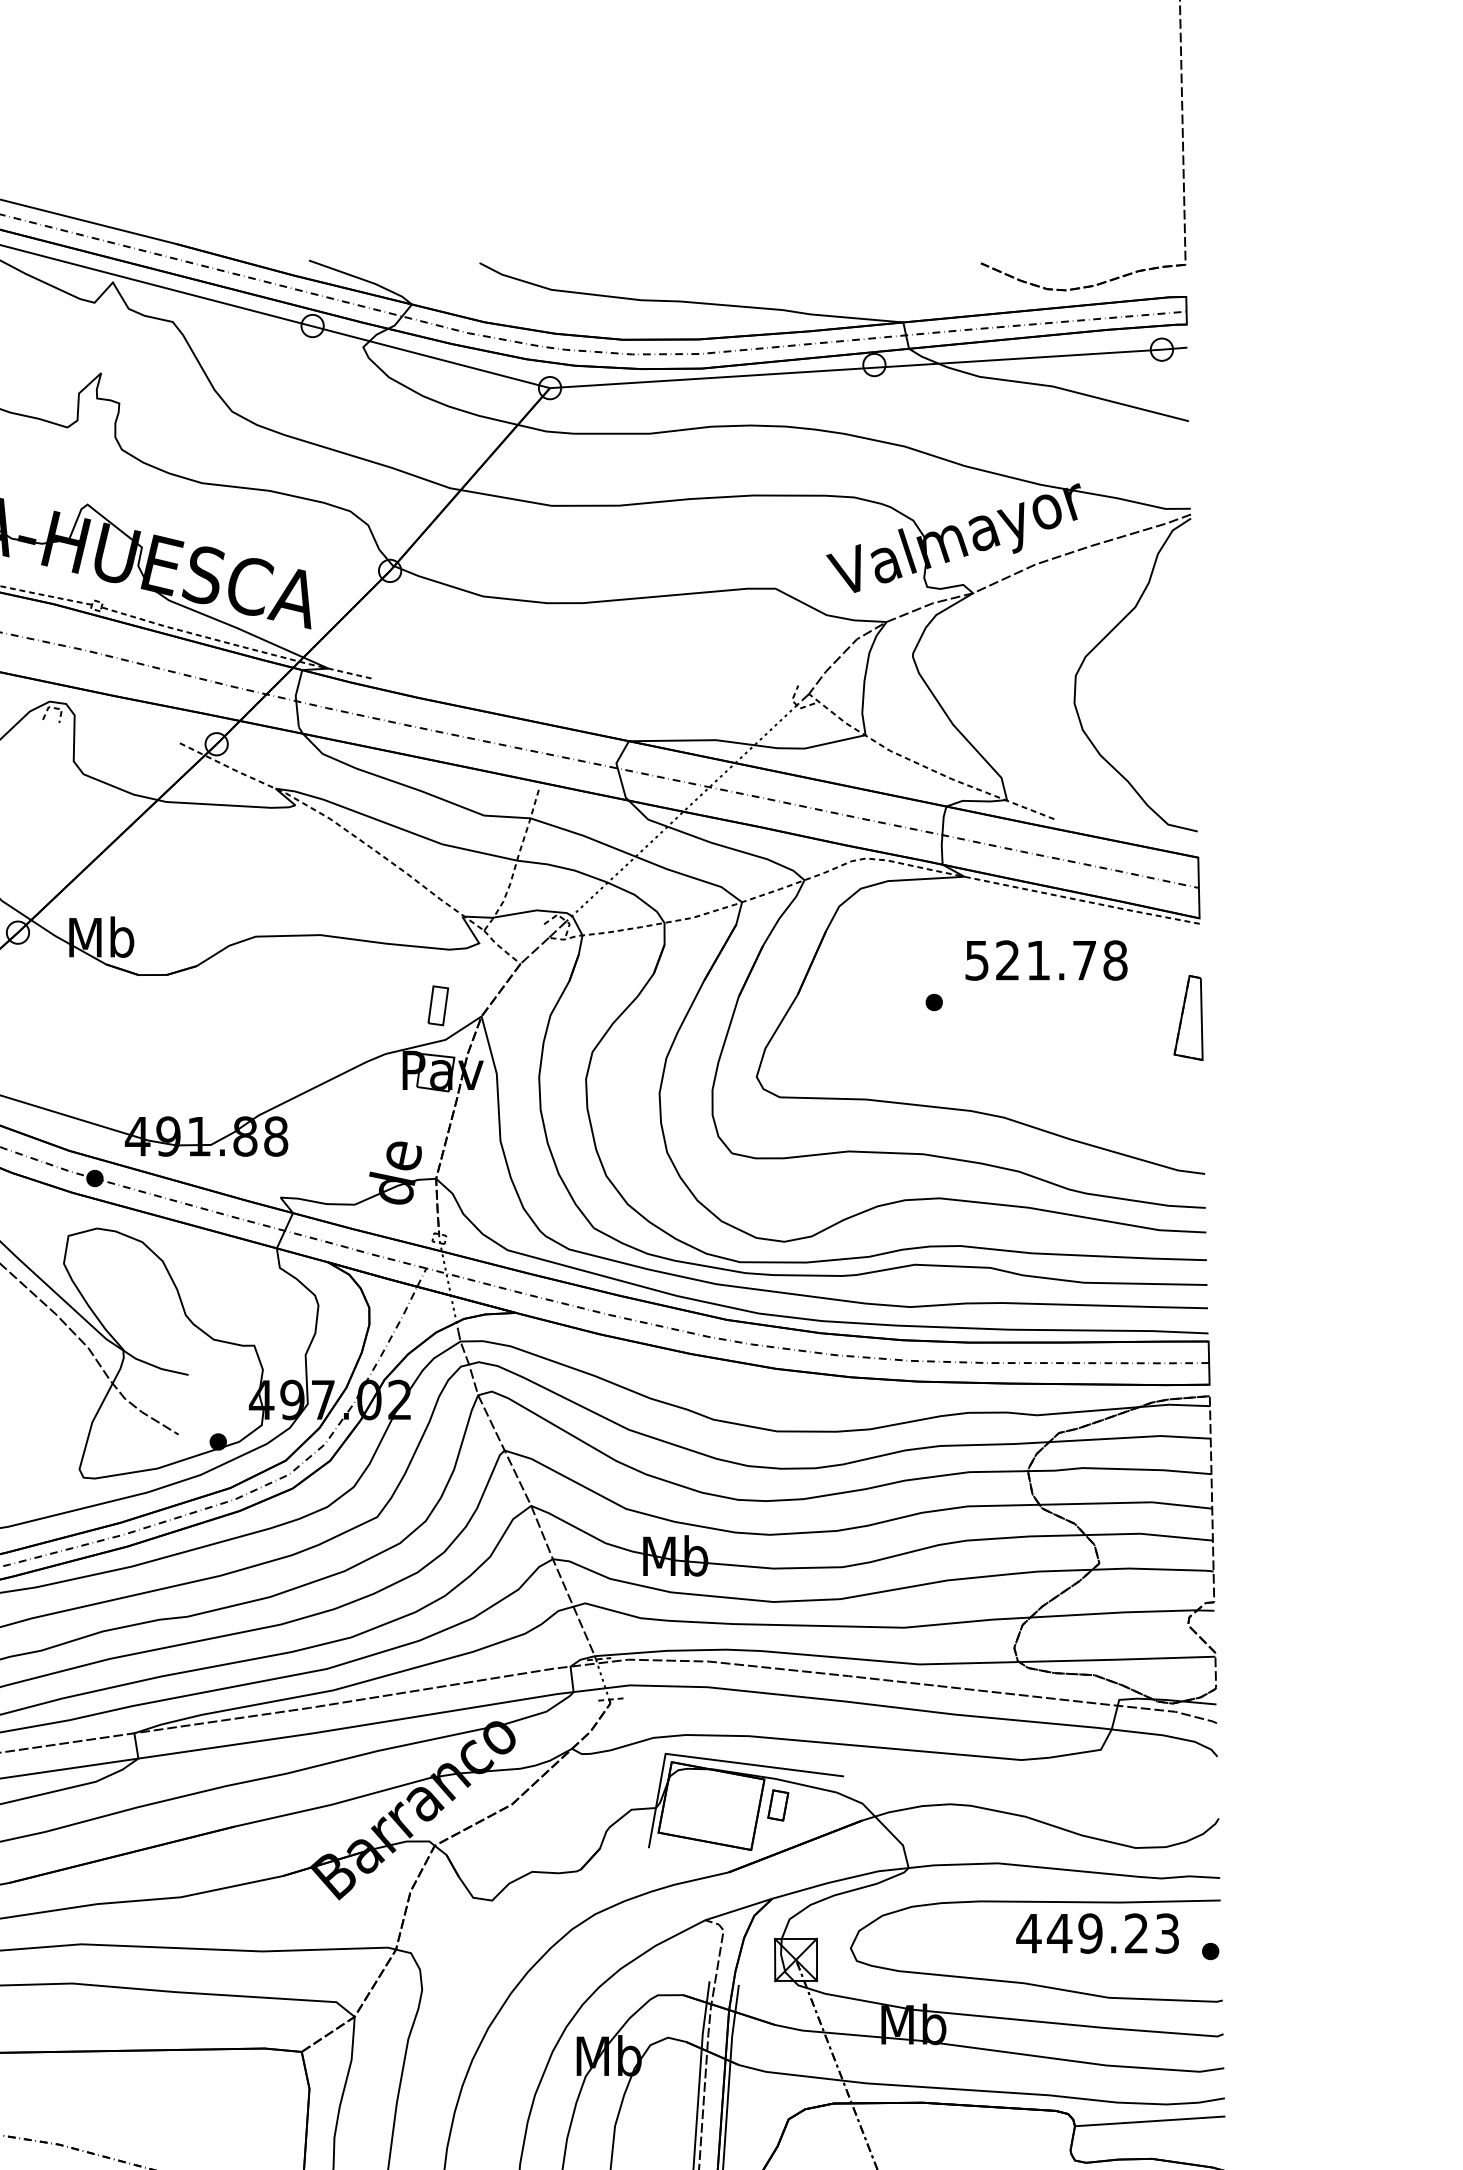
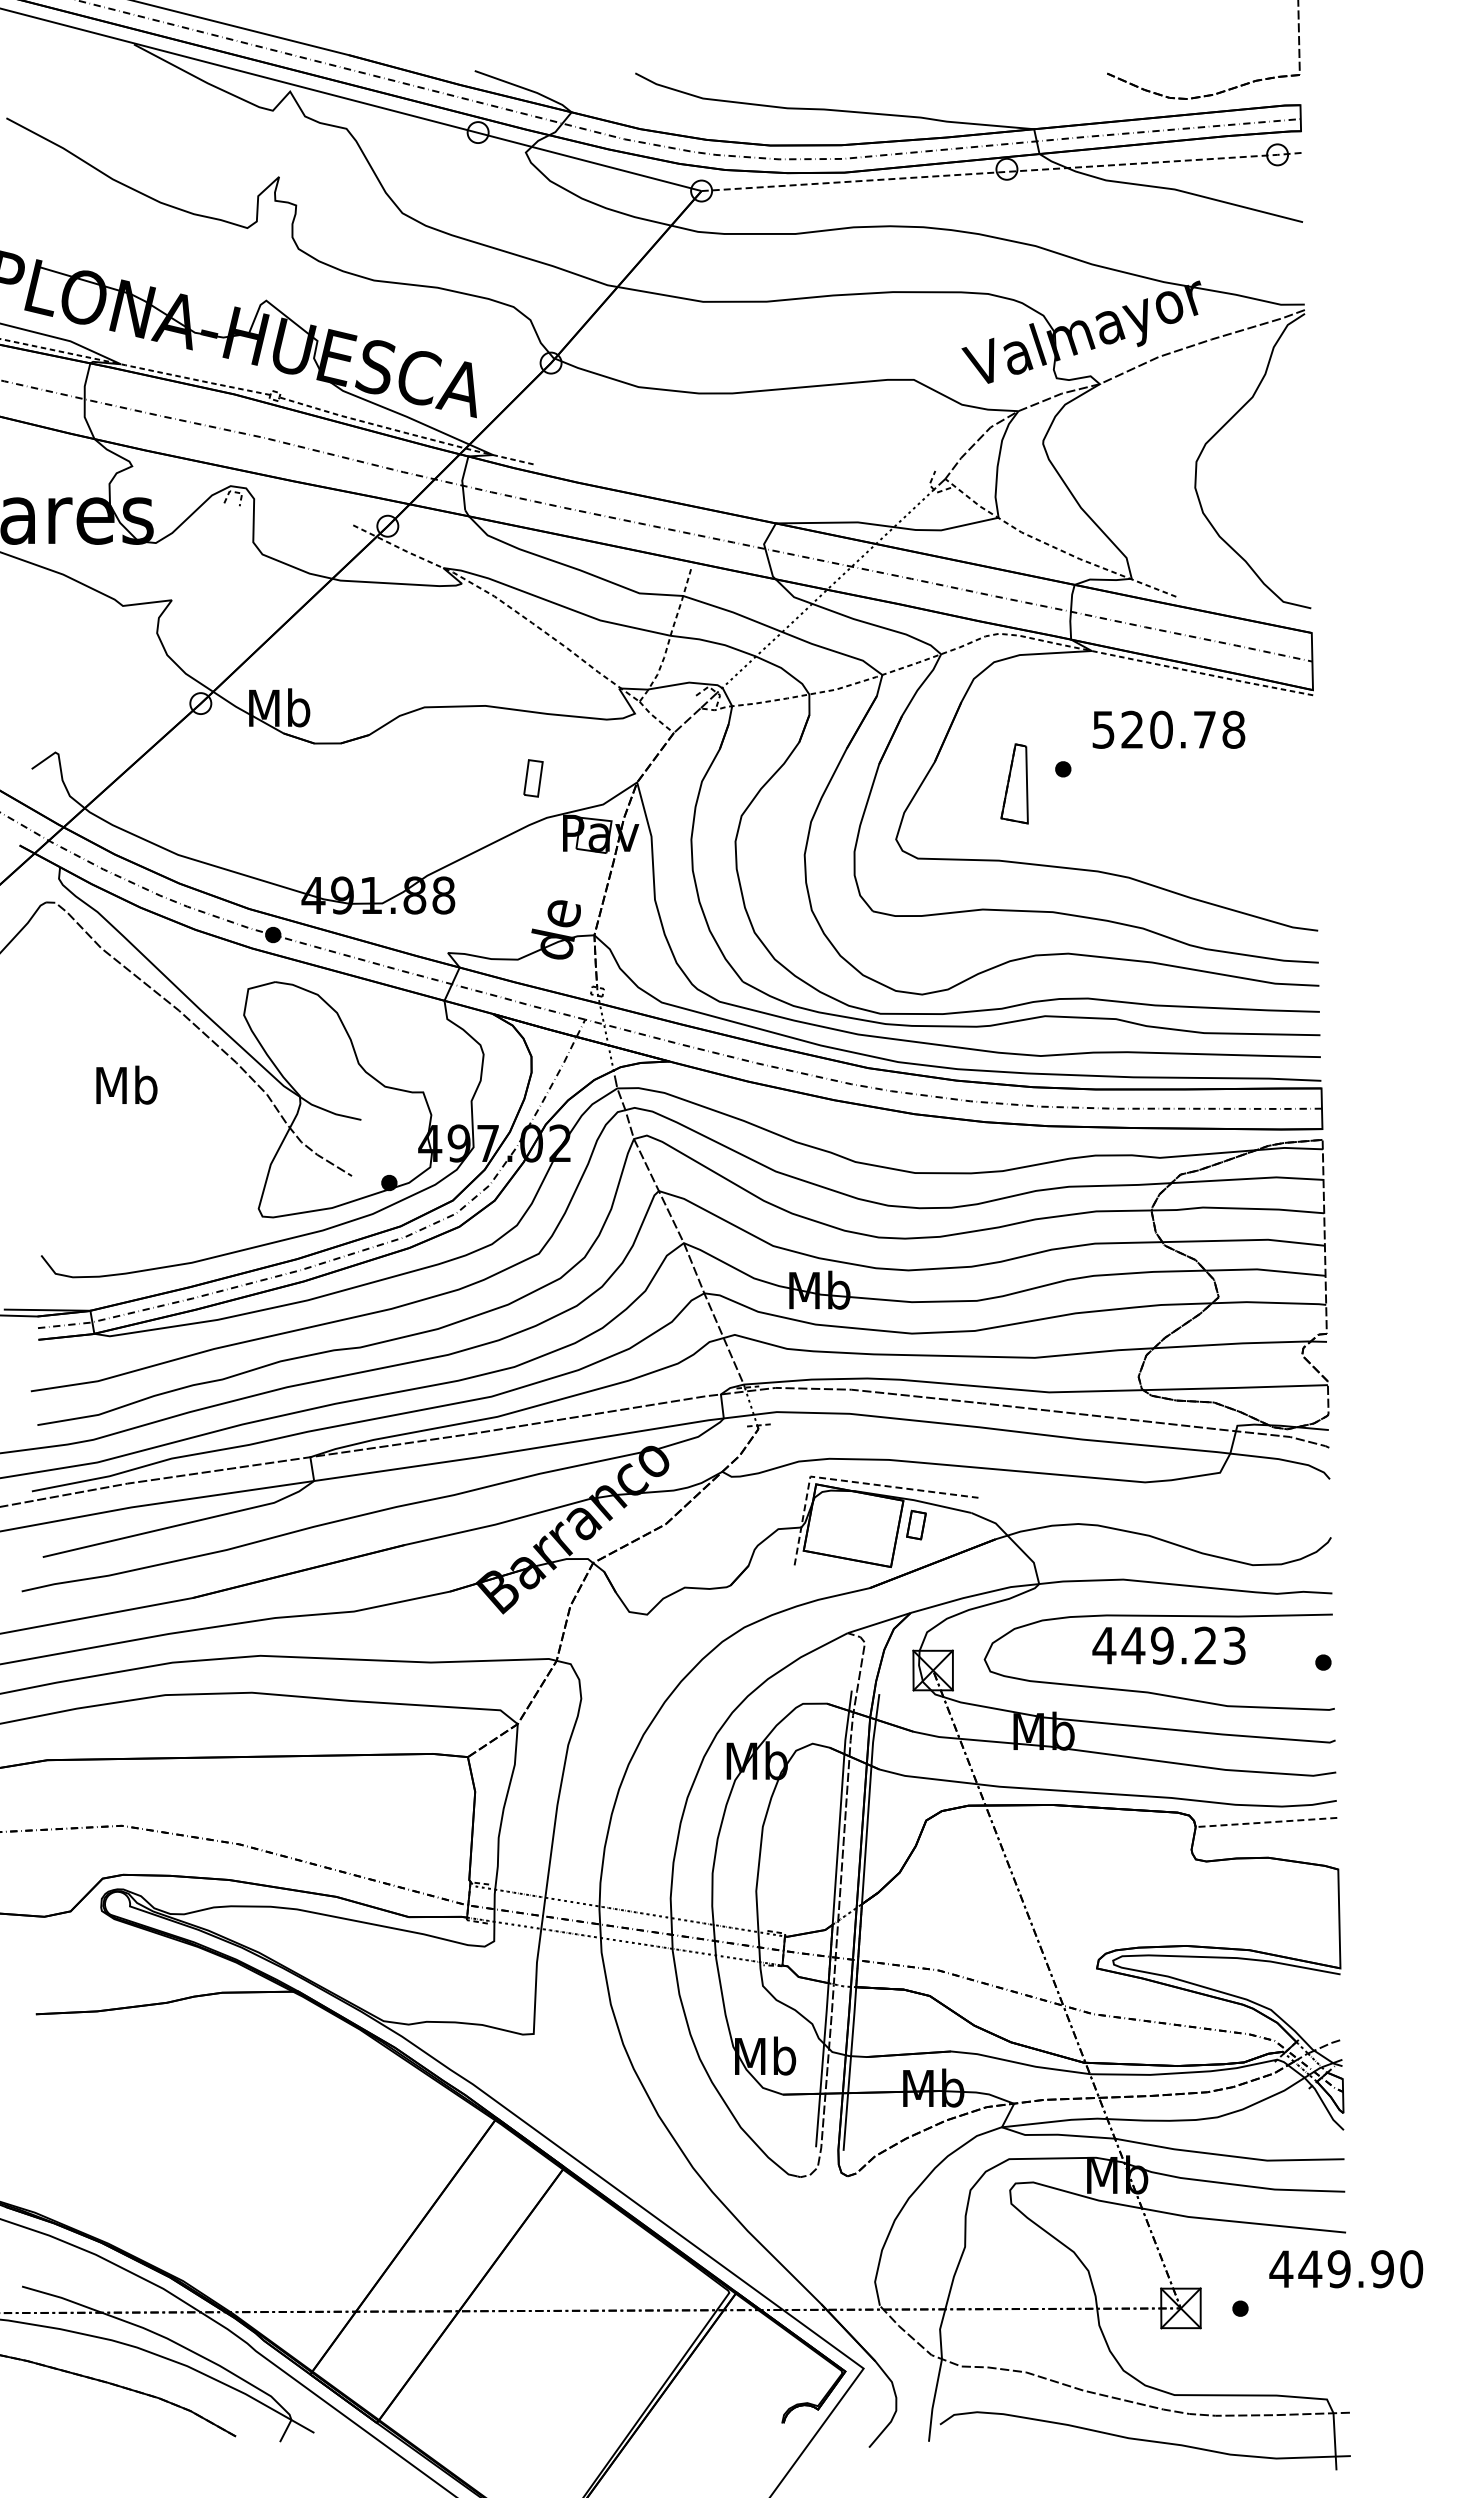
line: (869, 368) -> (1002, 172), solid -> dashed
text: (1038, 960) -> (1161, 729), 521.78 -> 520.78
part: (438, 1005) -> (533, 778), moved
part: (1188, 1017) -> (1014, 783), moved
line: (706, 1759) -> (848, 1481), solid -> dashed
text: (1097, 1933) -> (1168, 1645), moved
line: (1150, 2121) -> (1266, 1822), solid -> dashed

